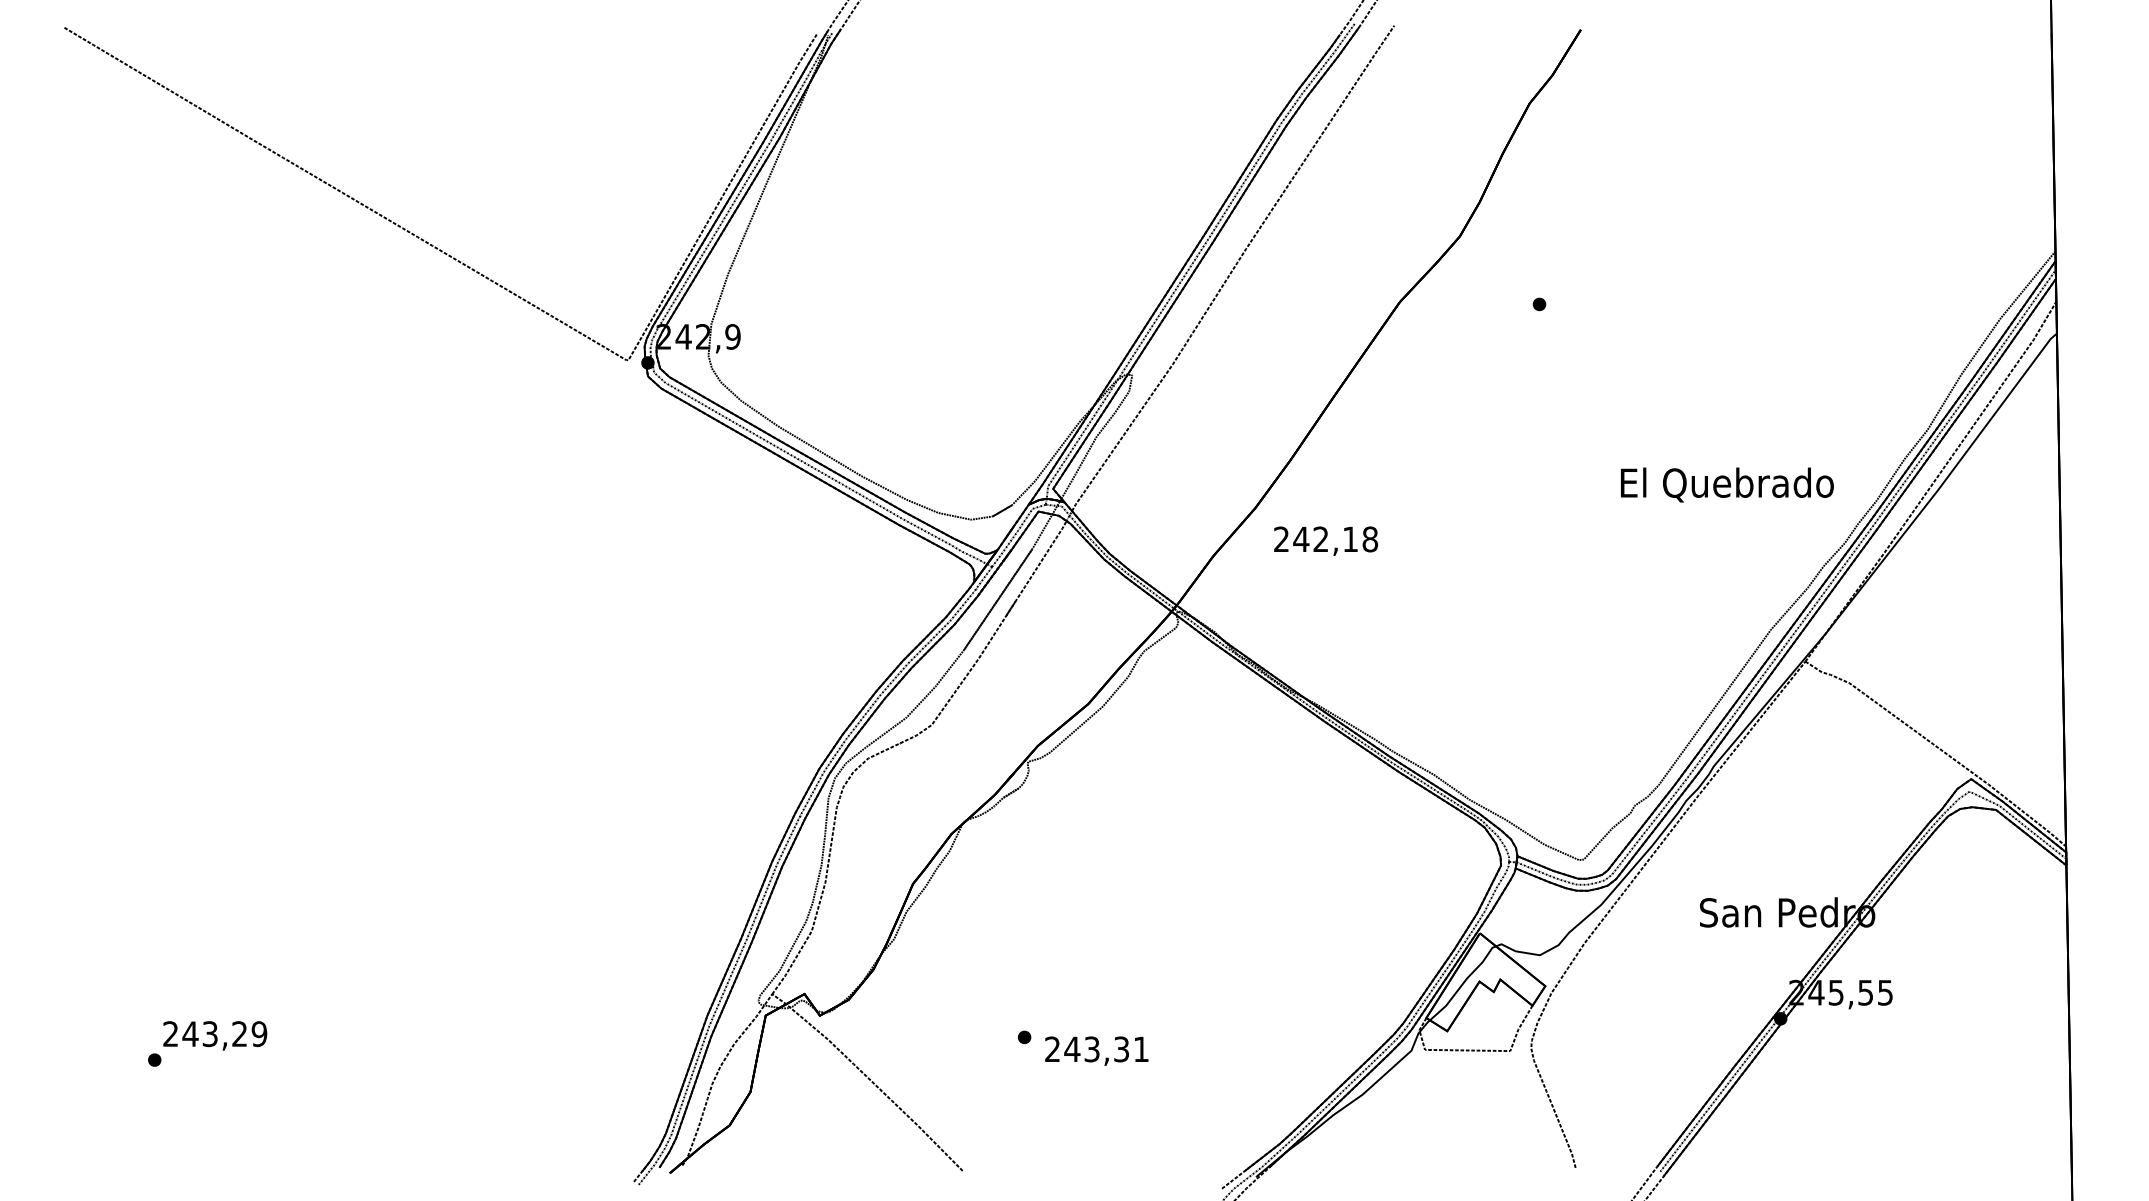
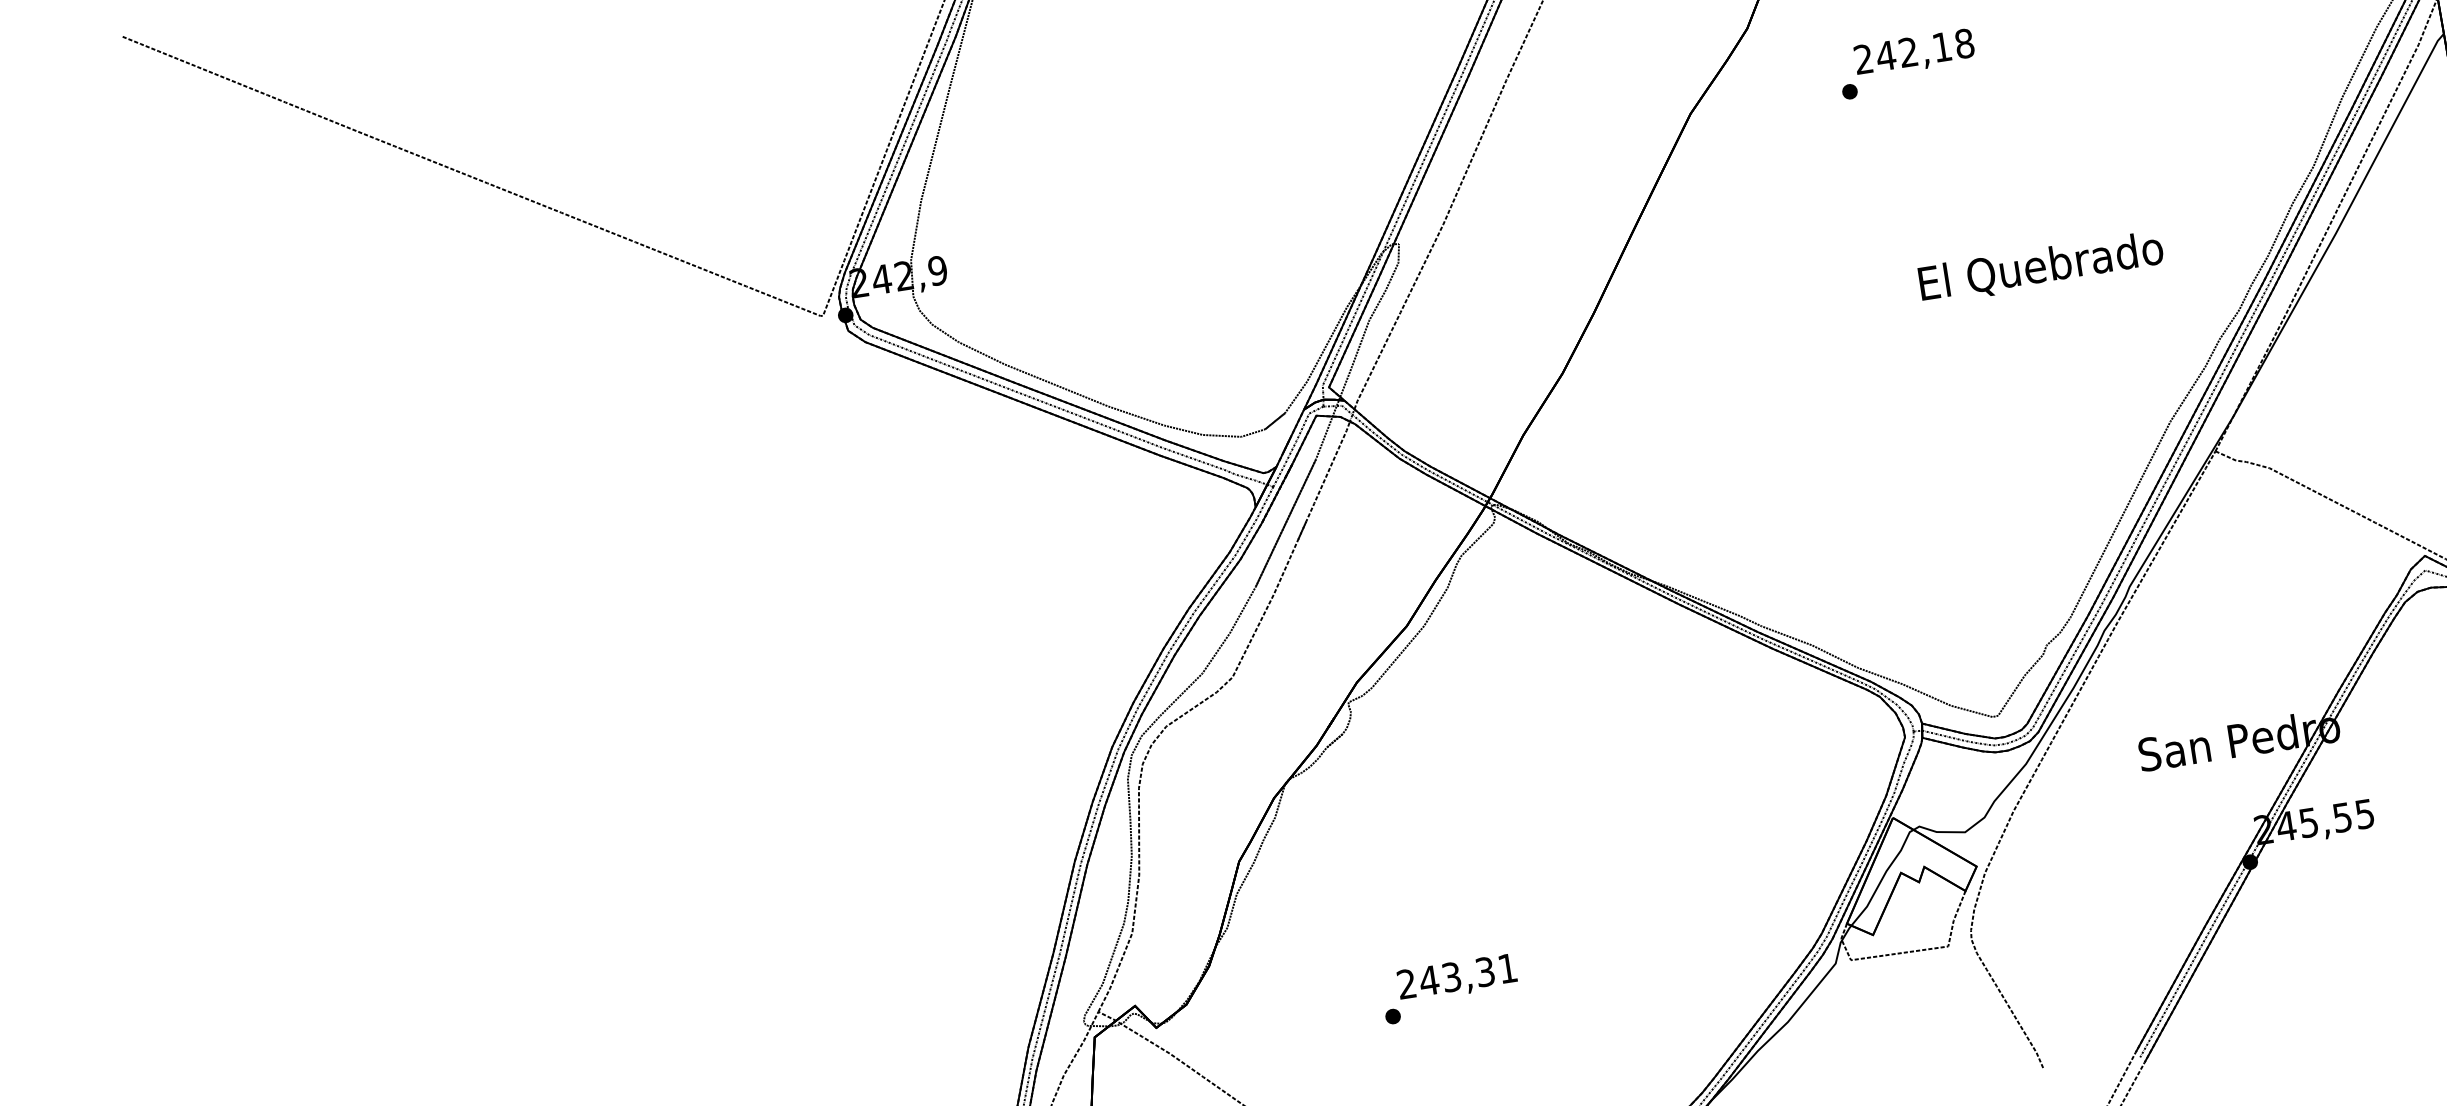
text: (1727, 484) -> (2041, 267), moved
text: (1325, 540) -> (1913, 52), moved
text: (1096, 1050) -> (1456, 977), moved

